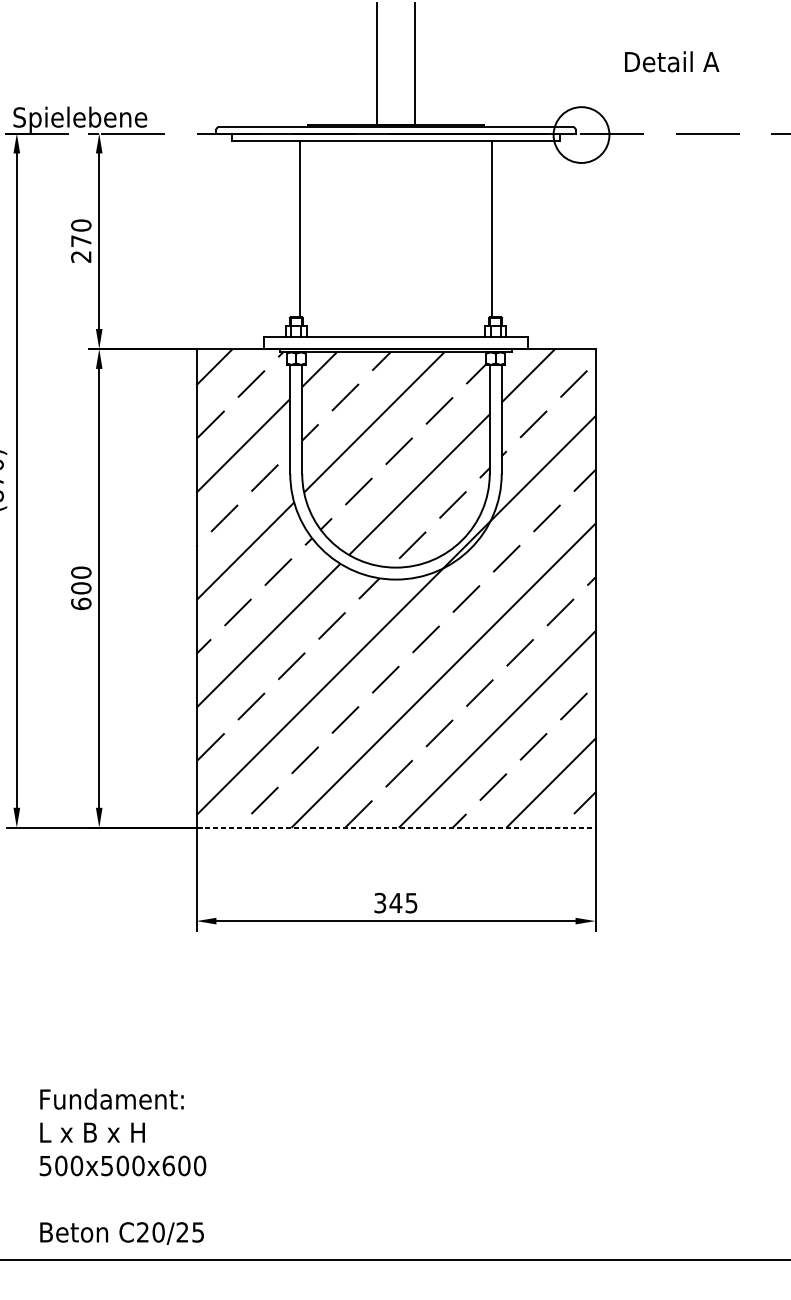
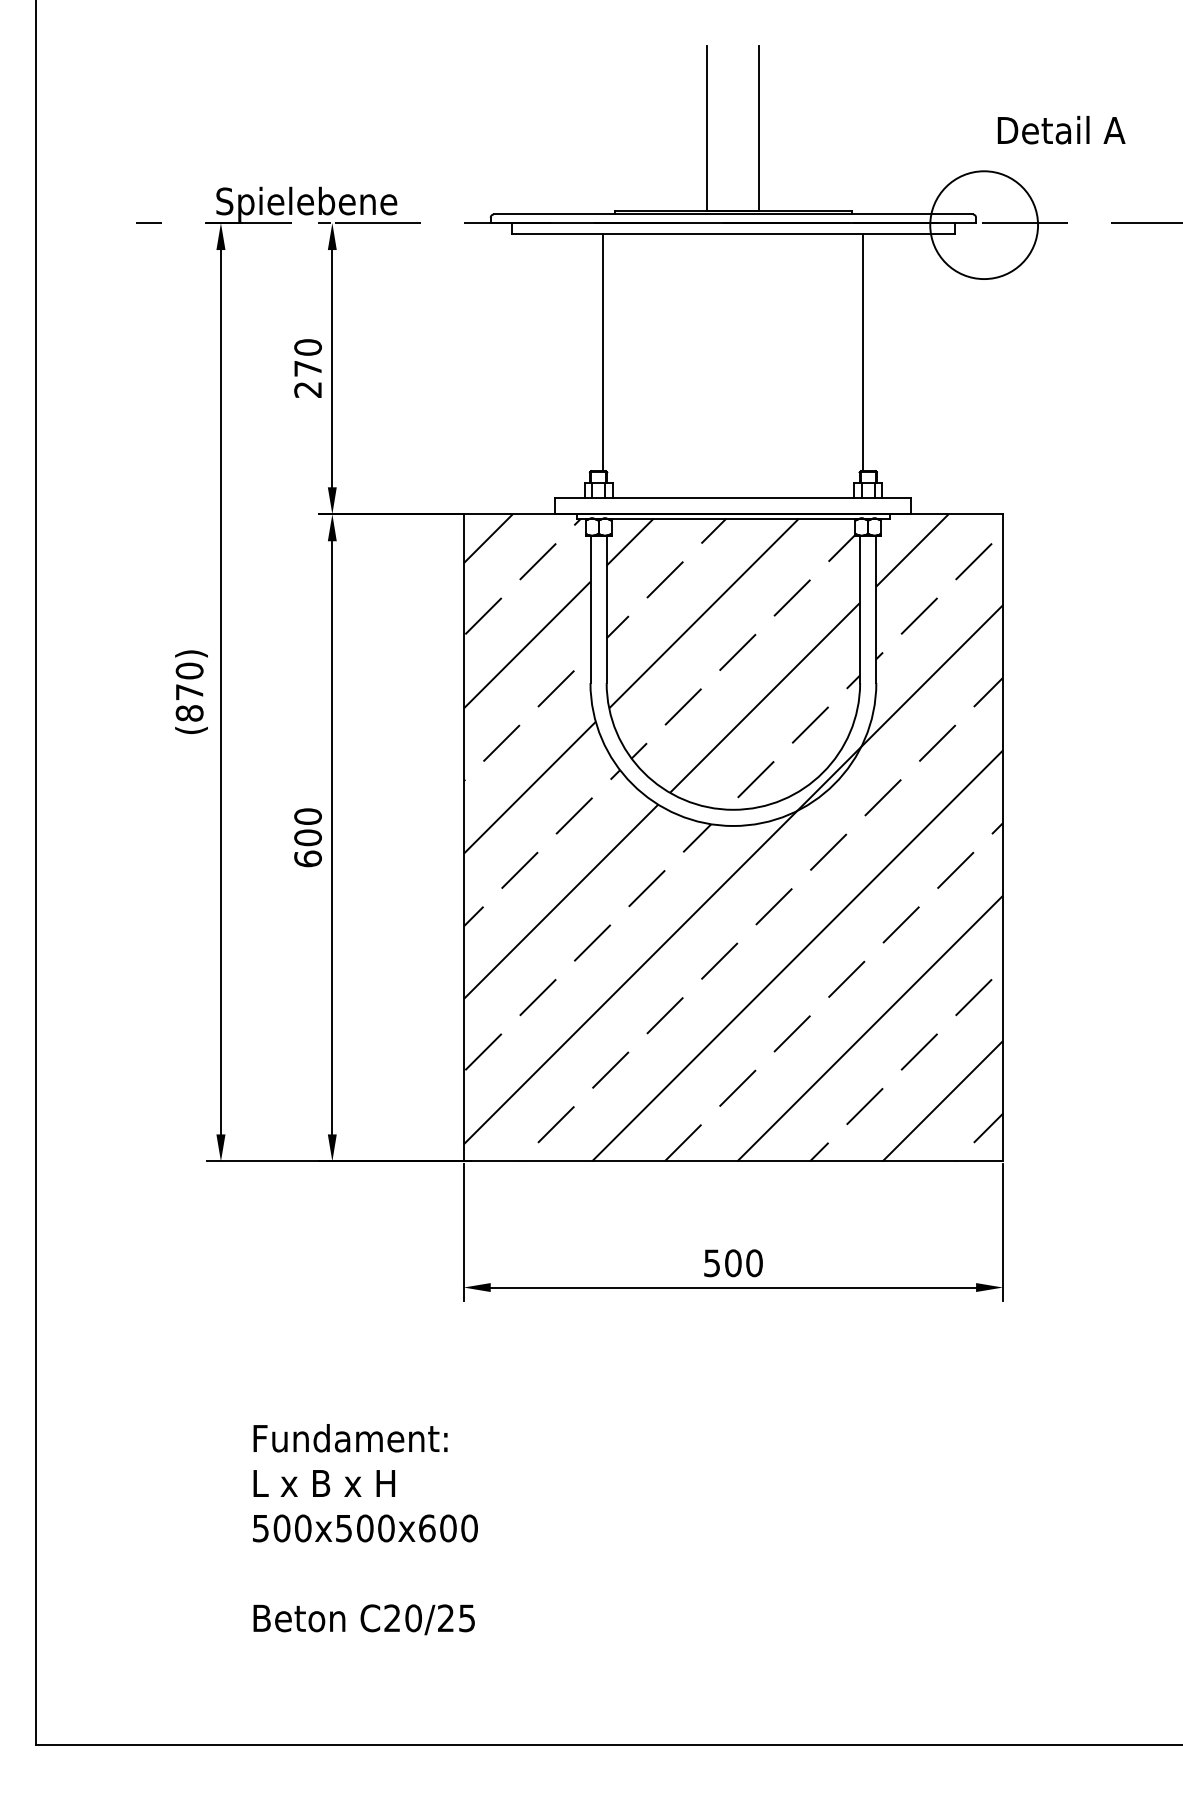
text: (672, 62) -> (1061, 130), moved
circle: (581, 135) -> (984, 225), size x1.43
line: (396, 827) -> (733, 1161), dashed -> solid
text: (396, 903) -> (733, 1263), 345 -> 500
text: (123, 1166) -> (365, 1529), moved

